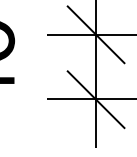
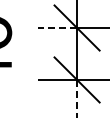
line: (70, 35) -> (56, 28), solid -> dashed
line: (95, 124) -> (76, 99), solid -> dashed

